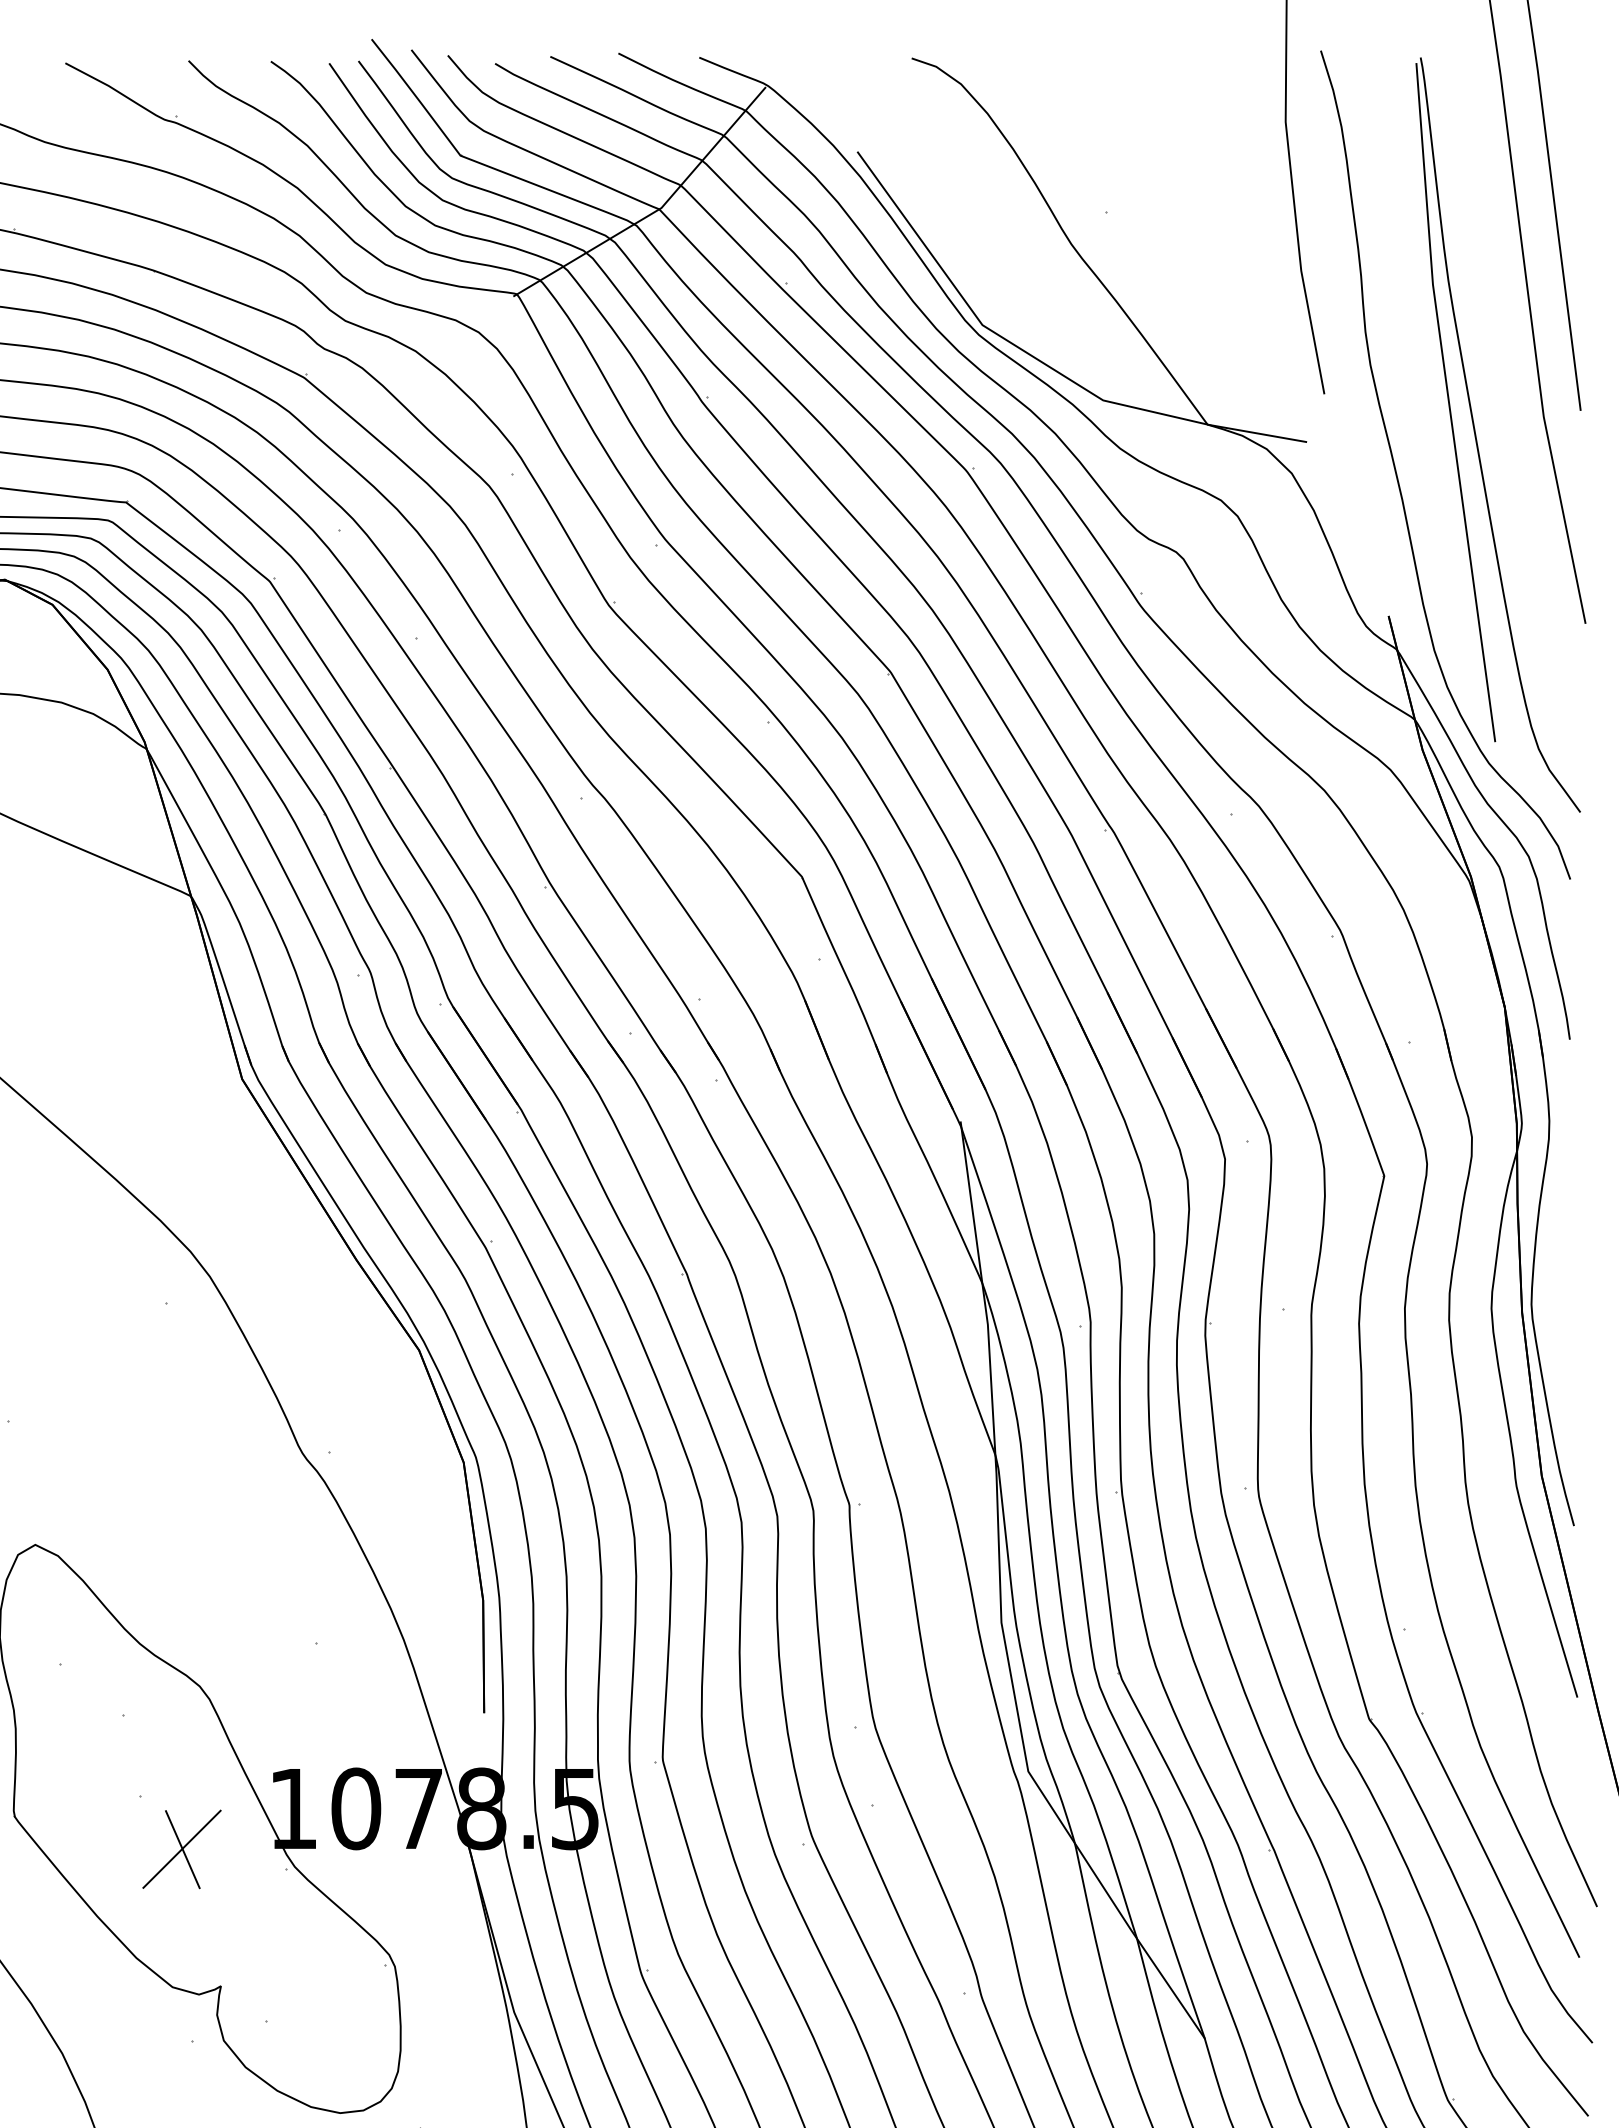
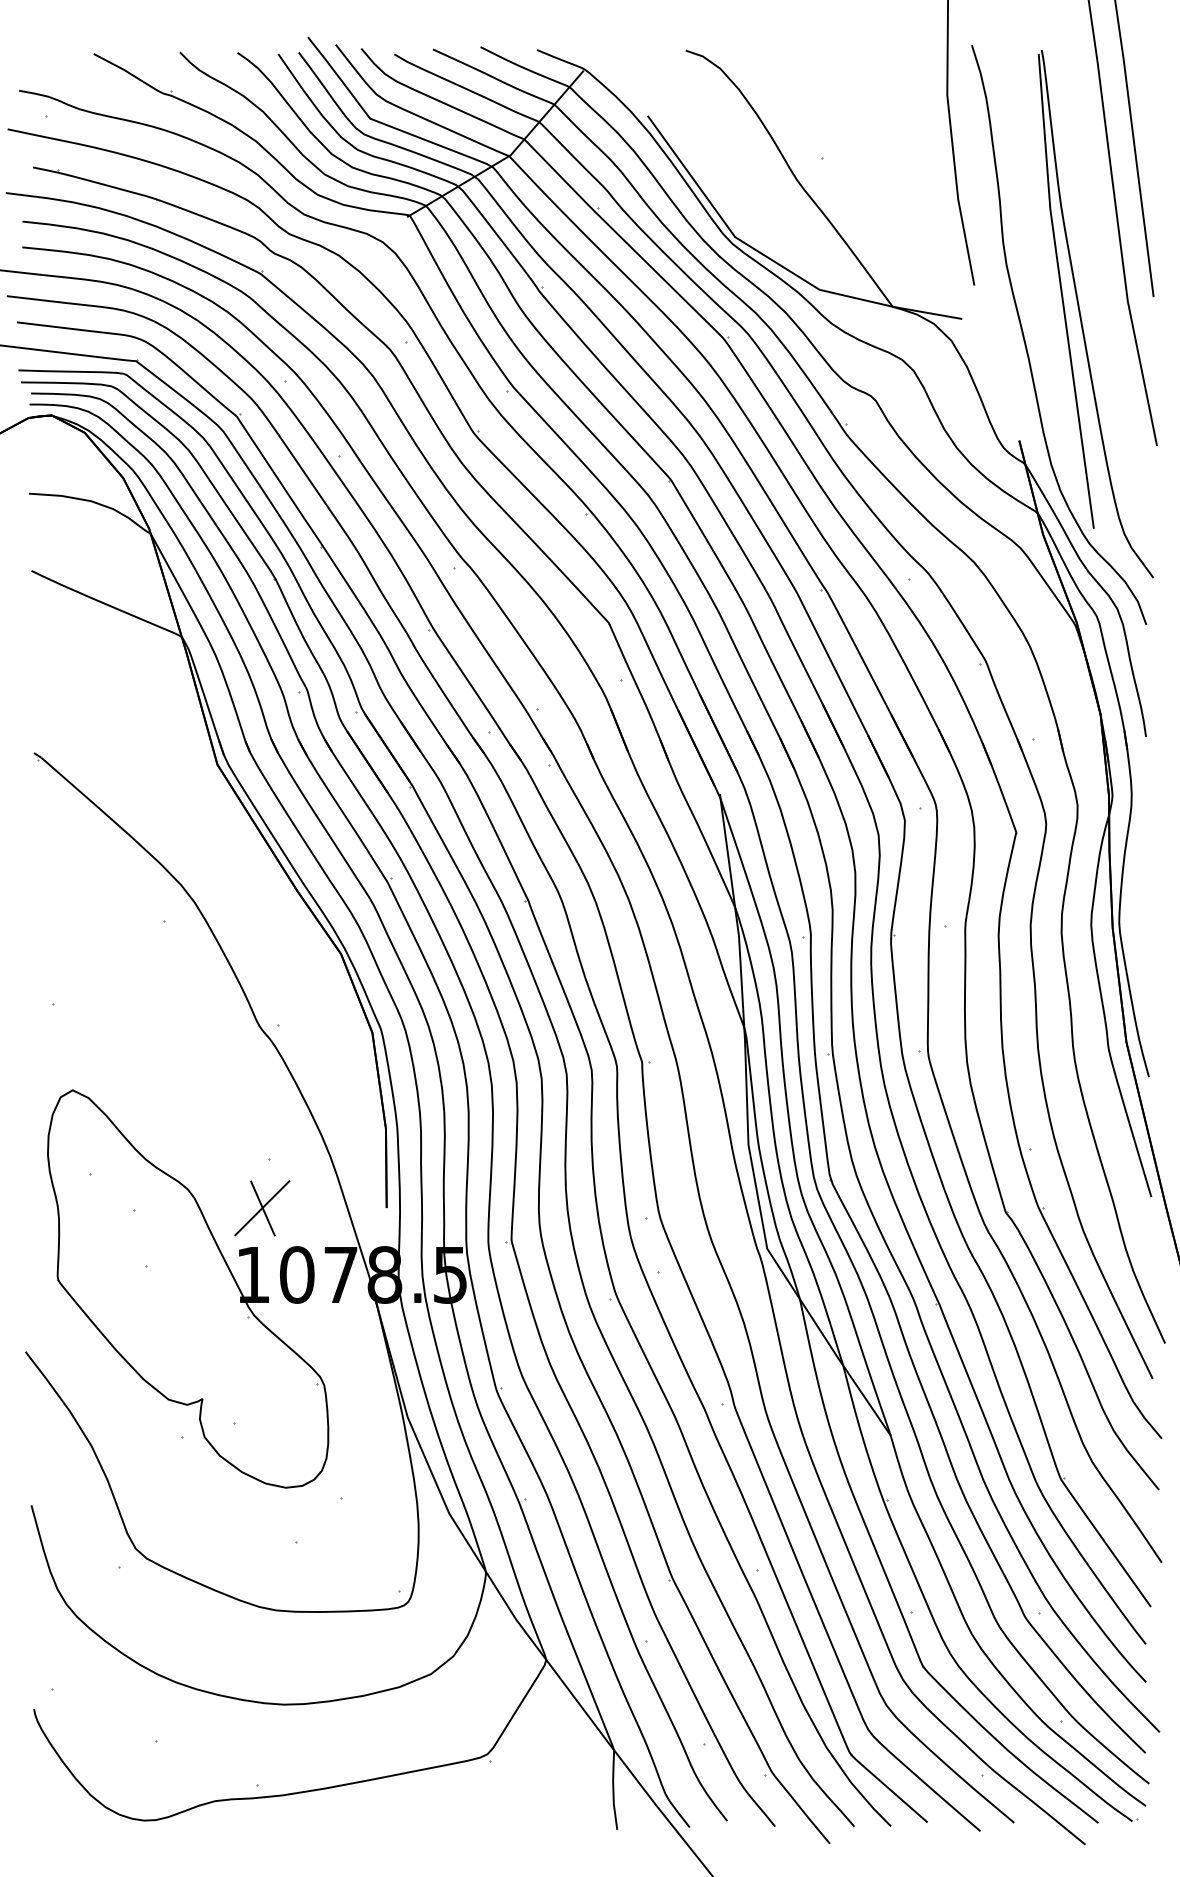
part: (182, 1849) -> (262, 1208), moved

